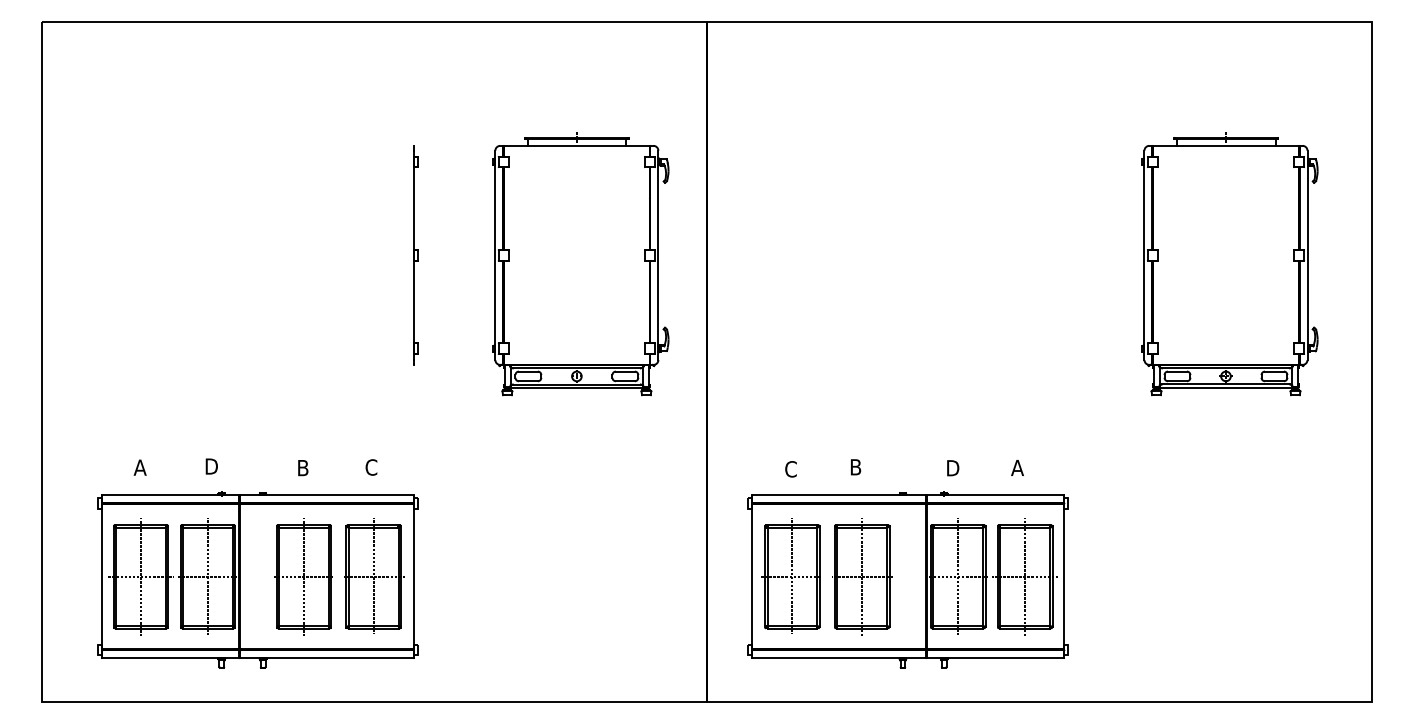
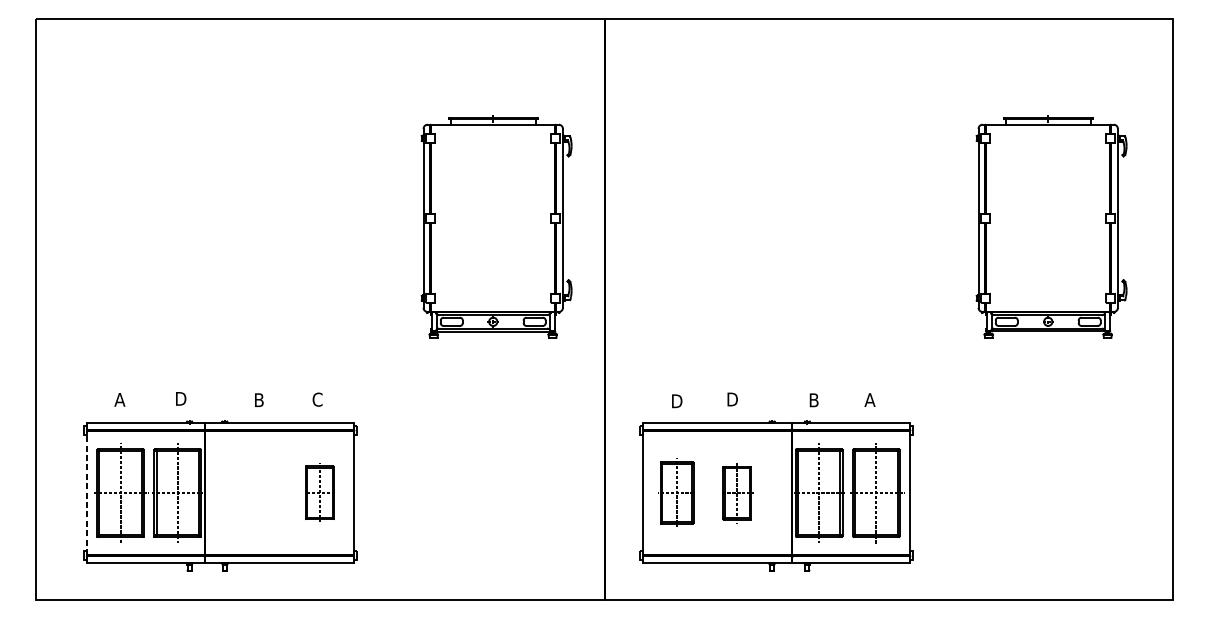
part: (415, 255) -> (355, 218), removed
text: (857, 467) -> (733, 399), B -> D
text: (954, 468) -> (816, 400), D -> B
text: (791, 469) -> (676, 401), C -> D
part: (374, 575) -> (320, 492), size x0.6
part: (790, 575) -> (675, 492), size x0.7
line: (101, 576) -> (86, 492), solid -> dashed
part: (303, 576) -> (259, 492), removed
part: (862, 576) -> (737, 492), size x0.6

